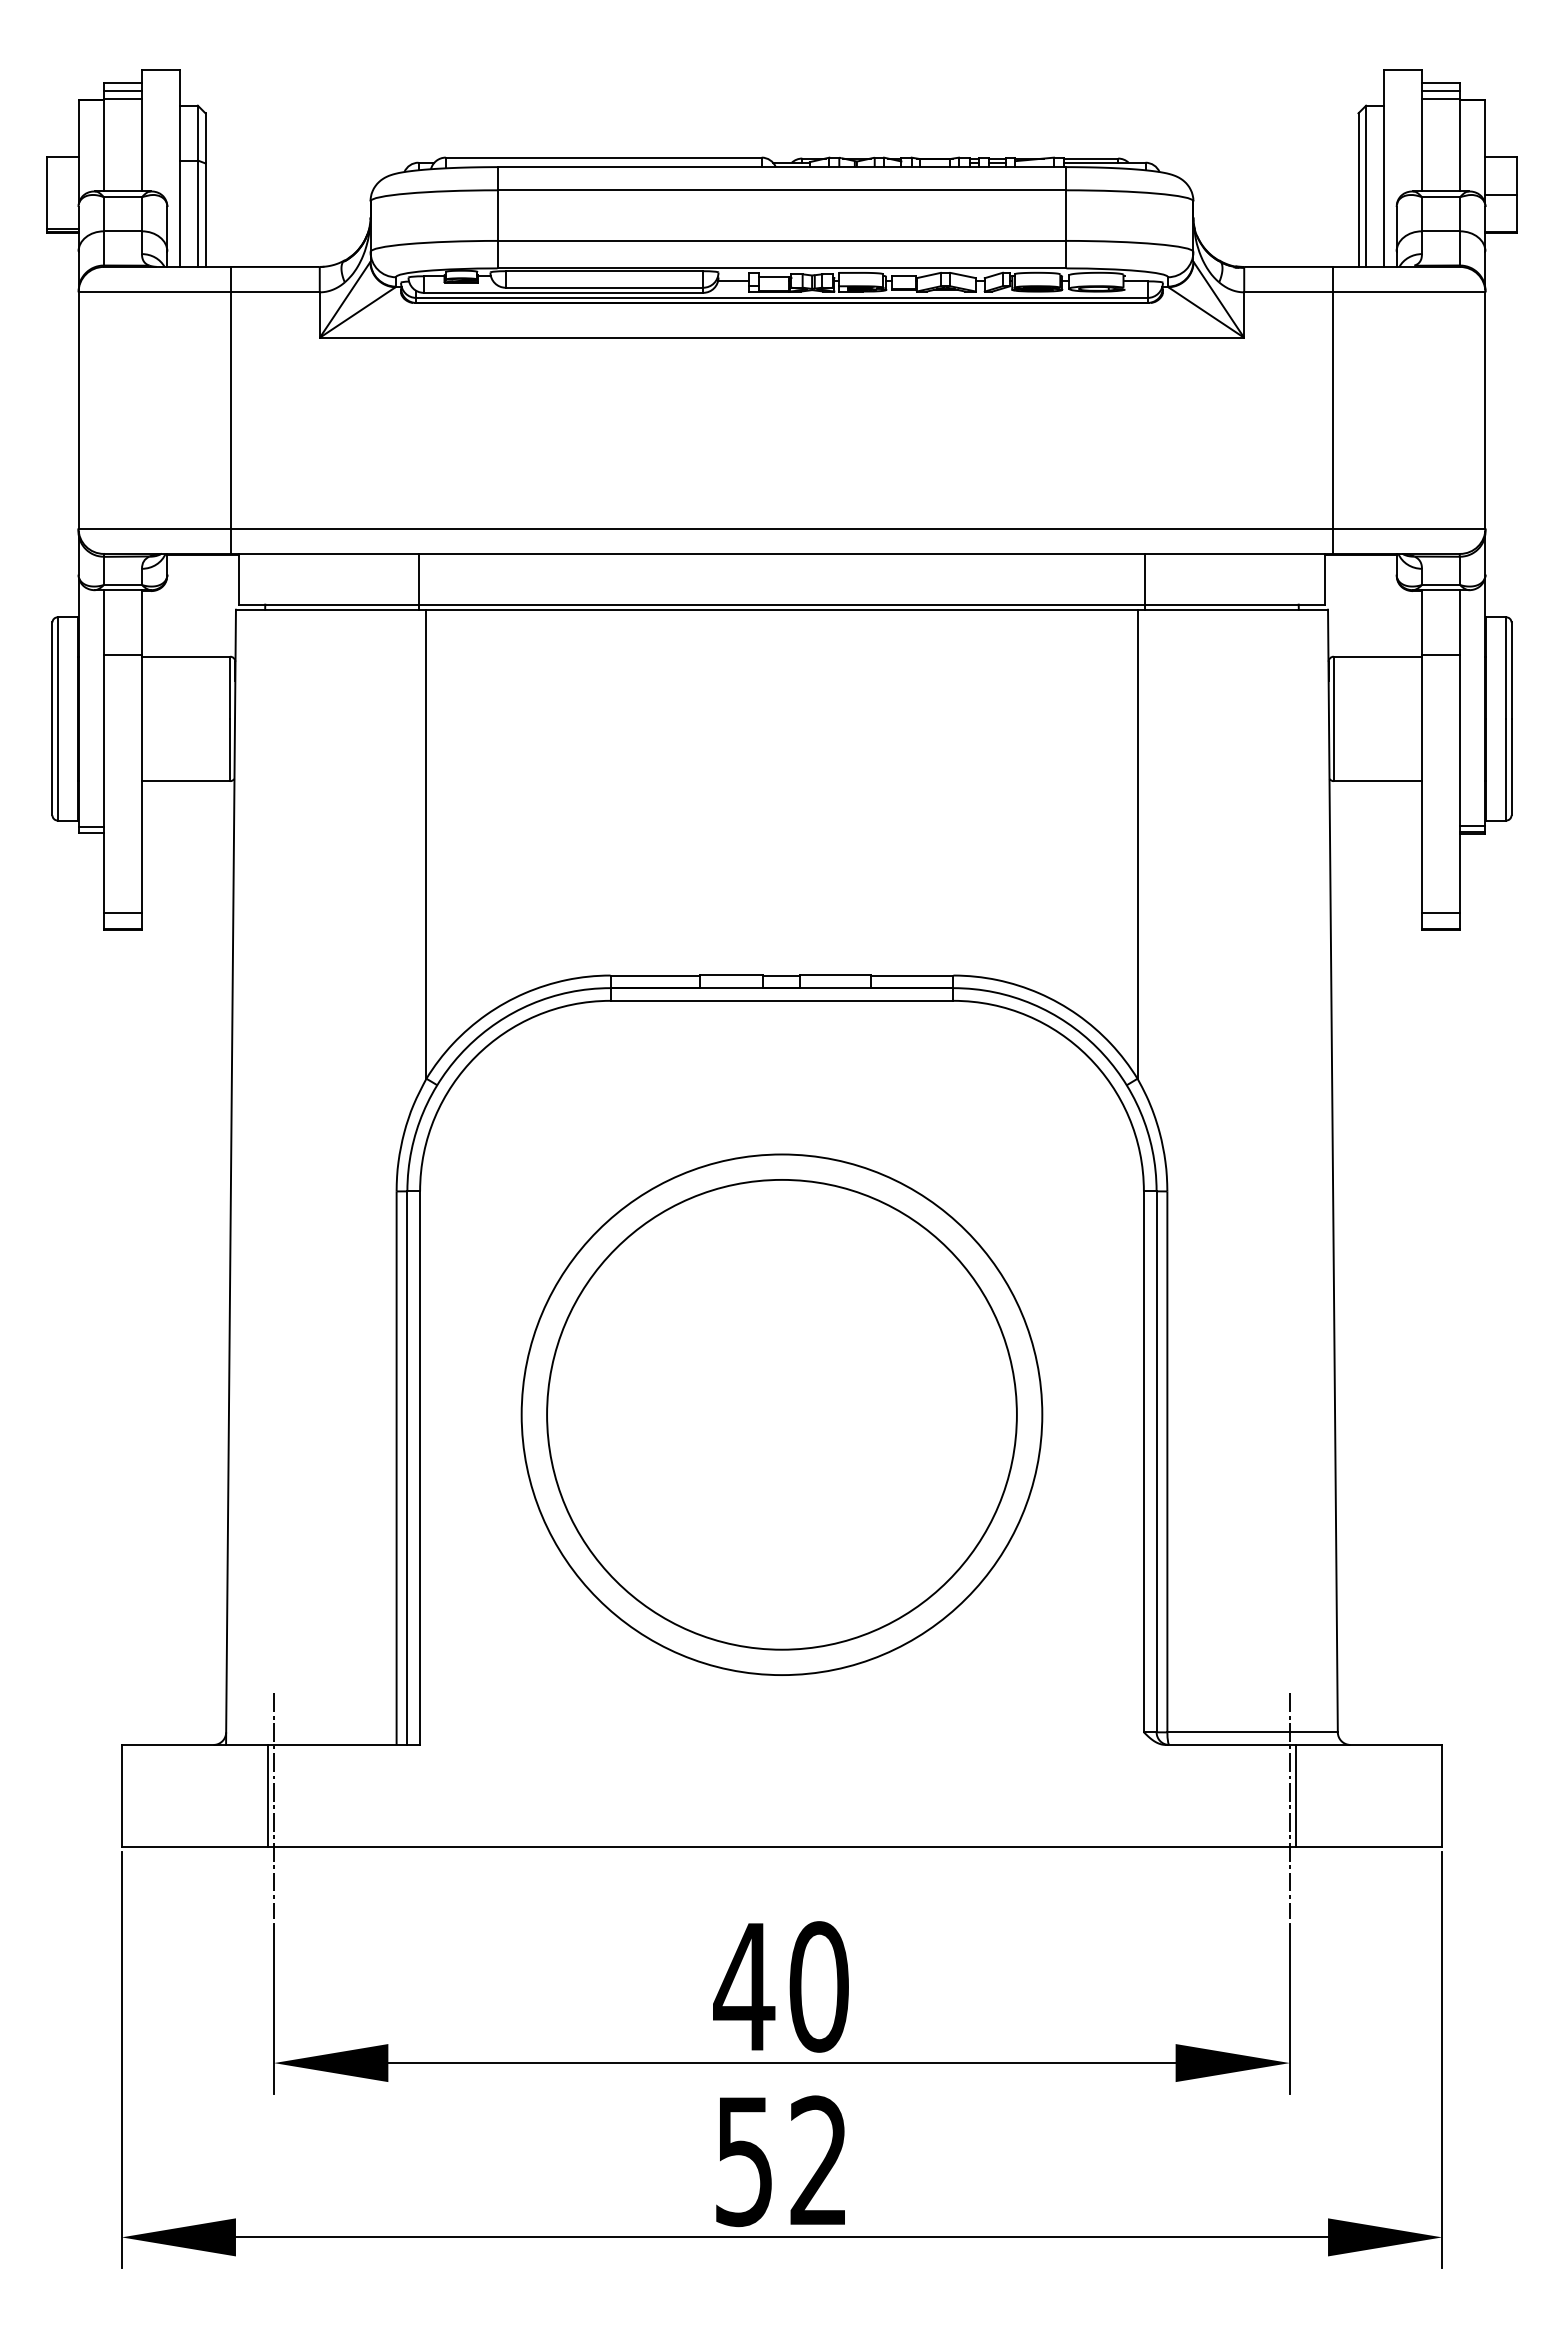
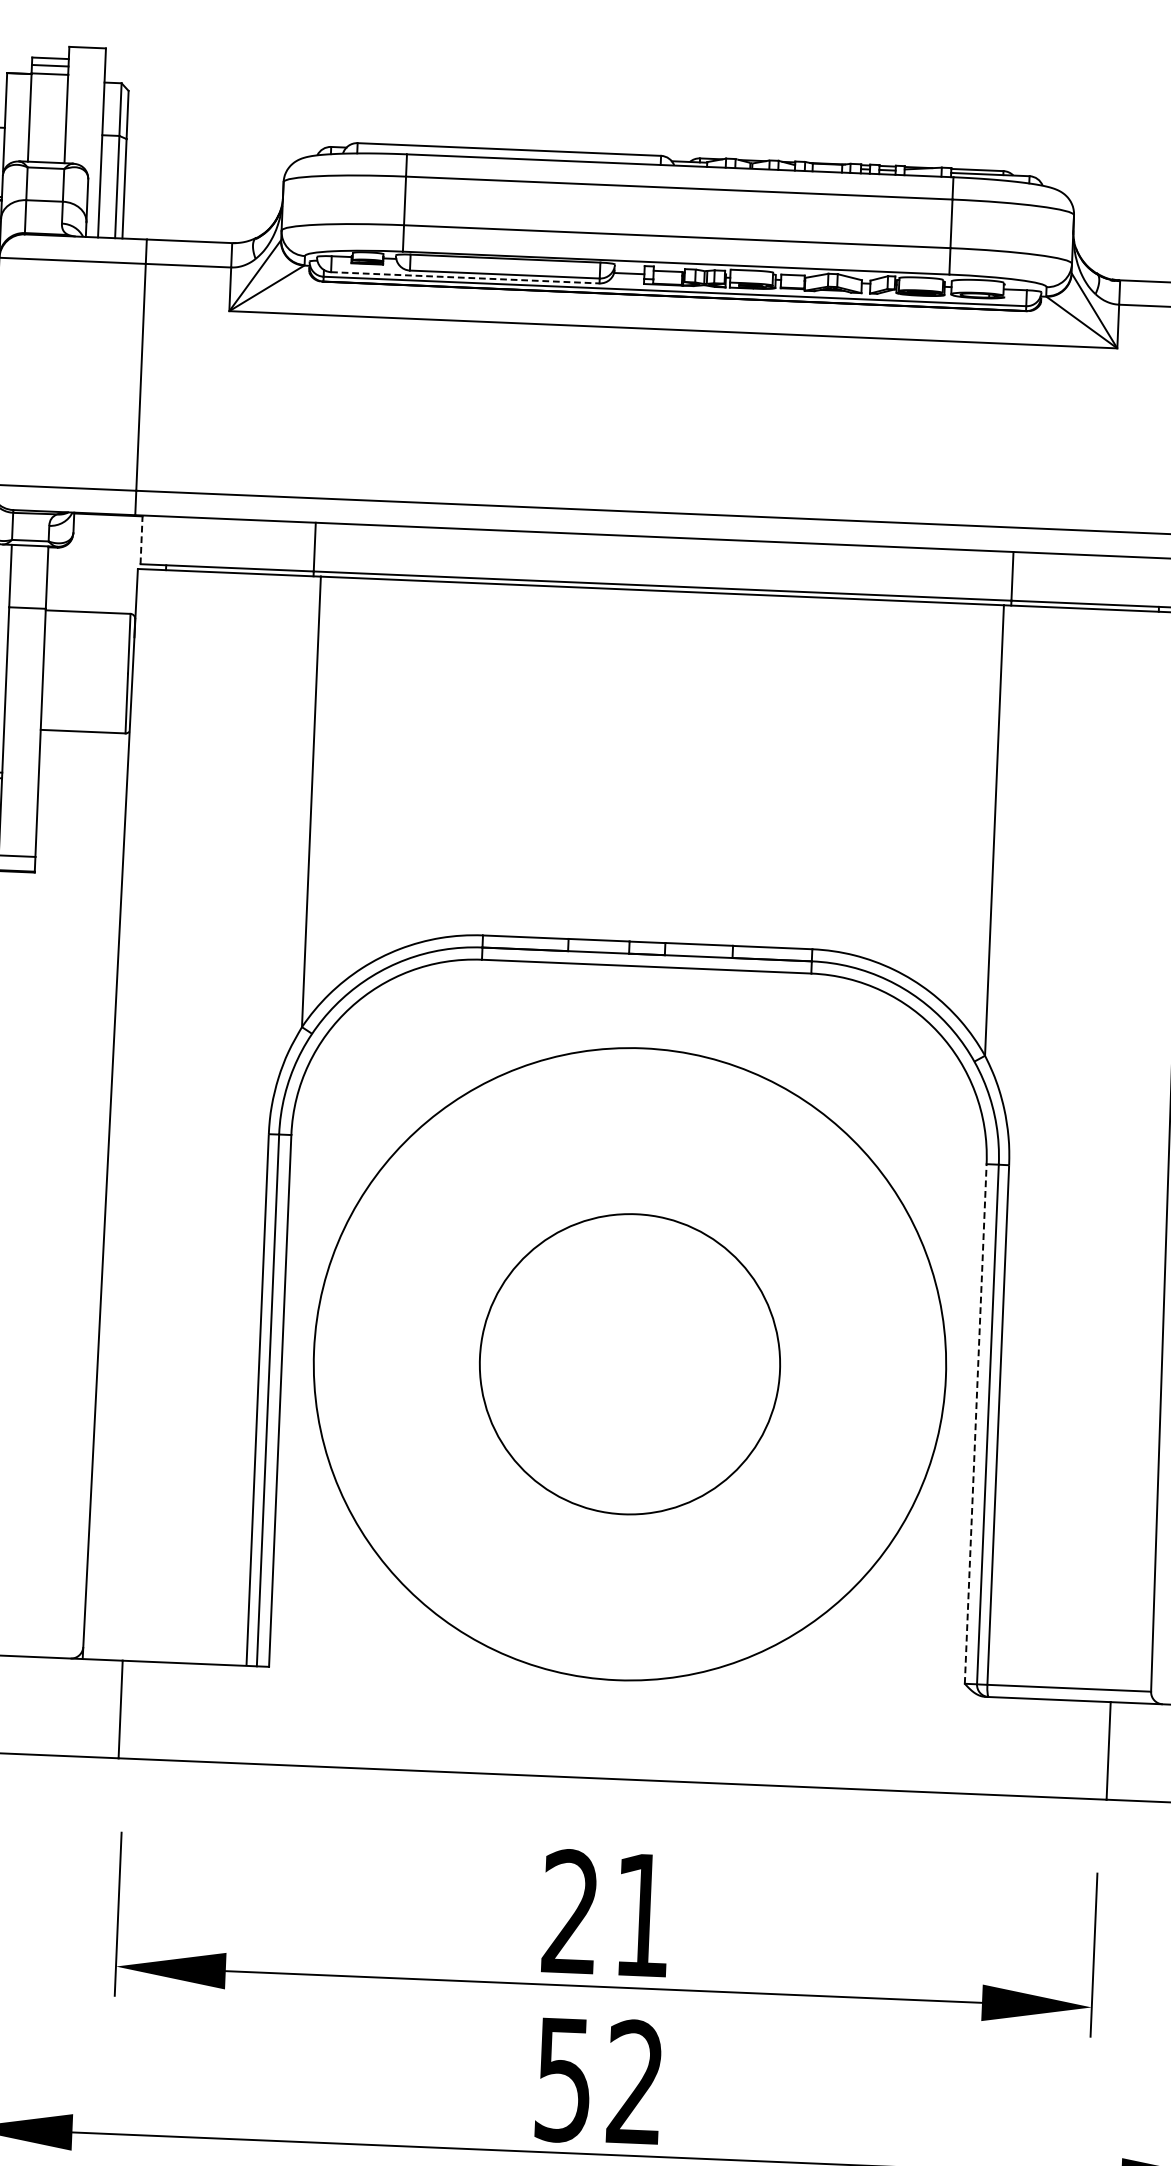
line: (563, 292) -> (465, 277), solid -> dashed
line: (238, 578) -> (141, 539), solid -> dashed
circle: (781, 1414) -> (629, 1363), size x0.6
circle: (781, 1414) -> (629, 1363), size x1.4
line: (1143, 1461) -> (975, 1423), solid -> dashed
line: (274, 1805) -> (126, 1719), removed
line: (1289, 1805) -> (1101, 1760), removed
text: (780, 1986) -> (605, 1913), 40 -> 21

